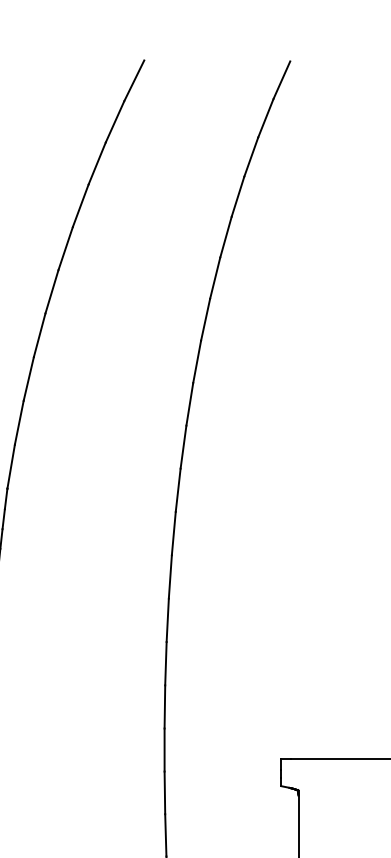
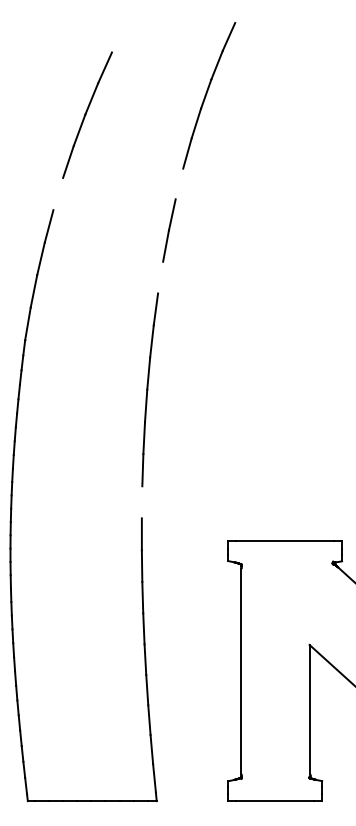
line: (133, 80) -> (118, 37), removed
line: (215, 277) -> (179, 183), removed
line: (52, 291) -> (58, 193), removed
line: (189, 404) -> (160, 277), removed
line: (164, 707) -> (141, 502), removed

